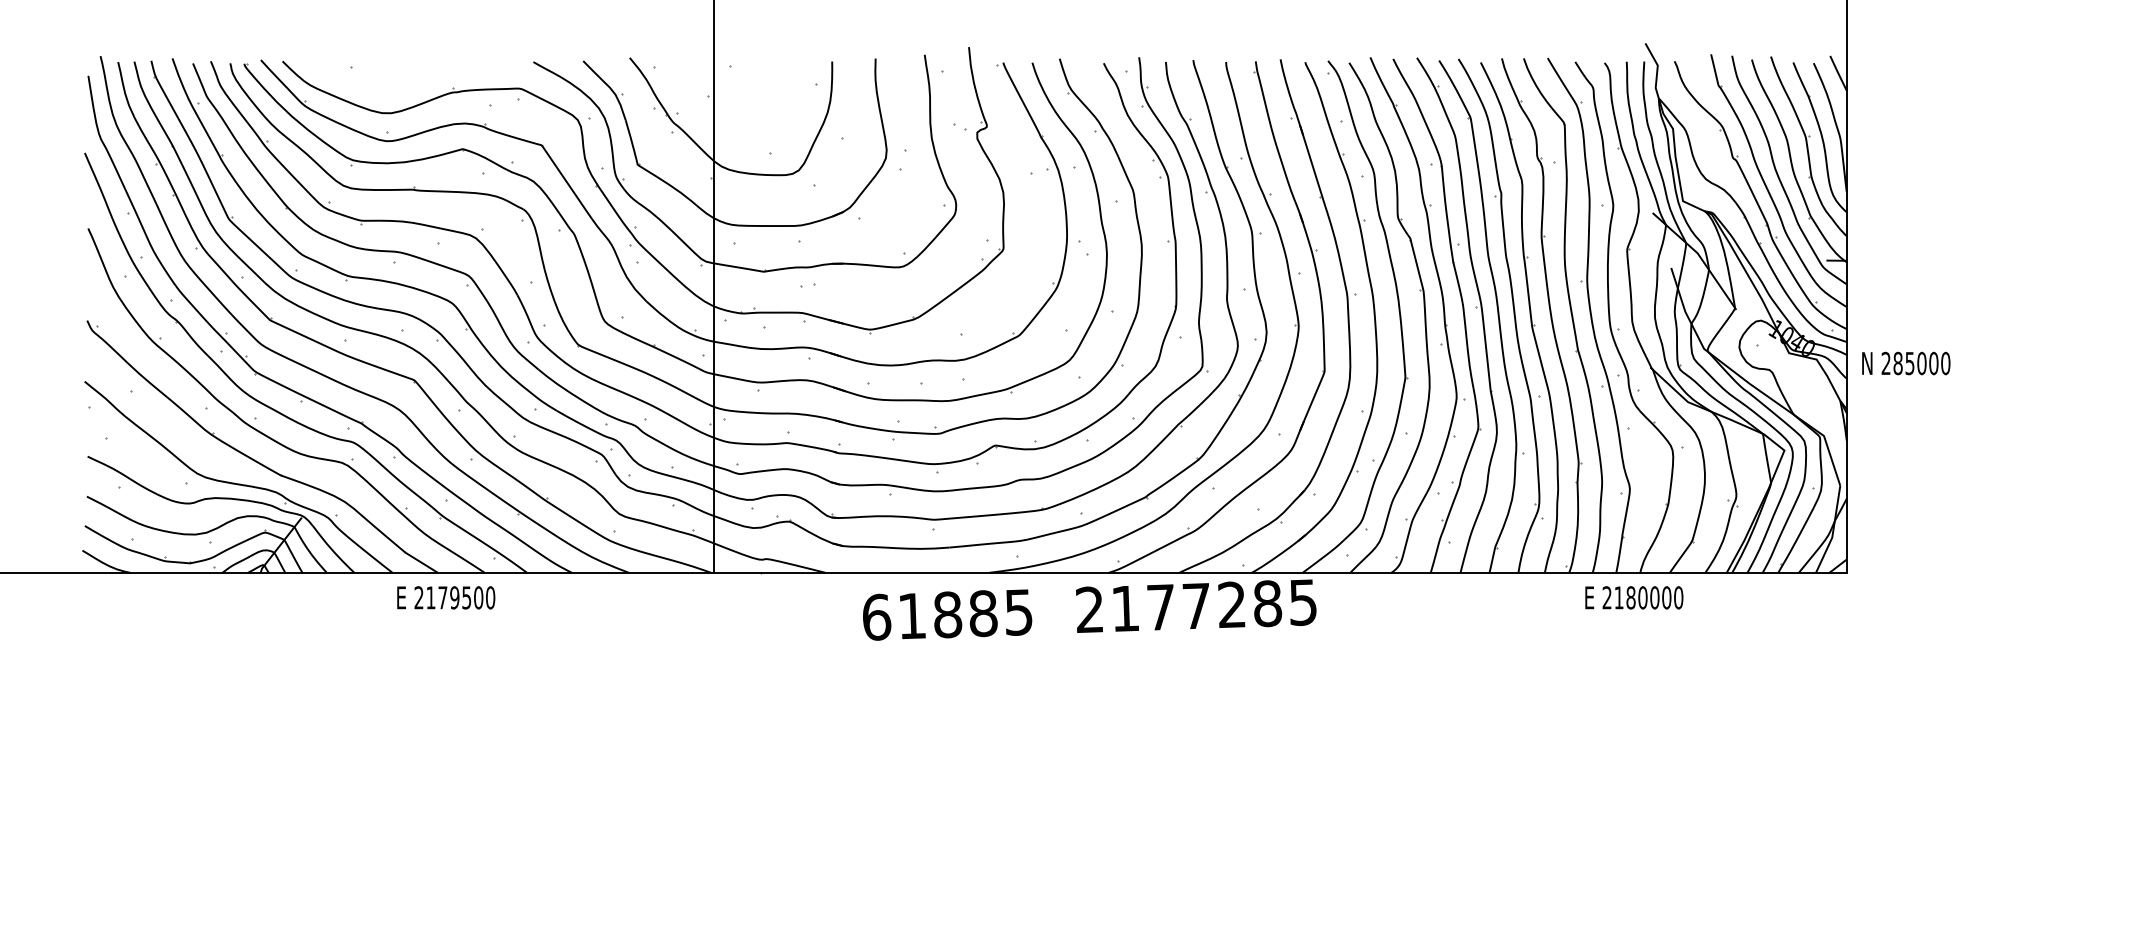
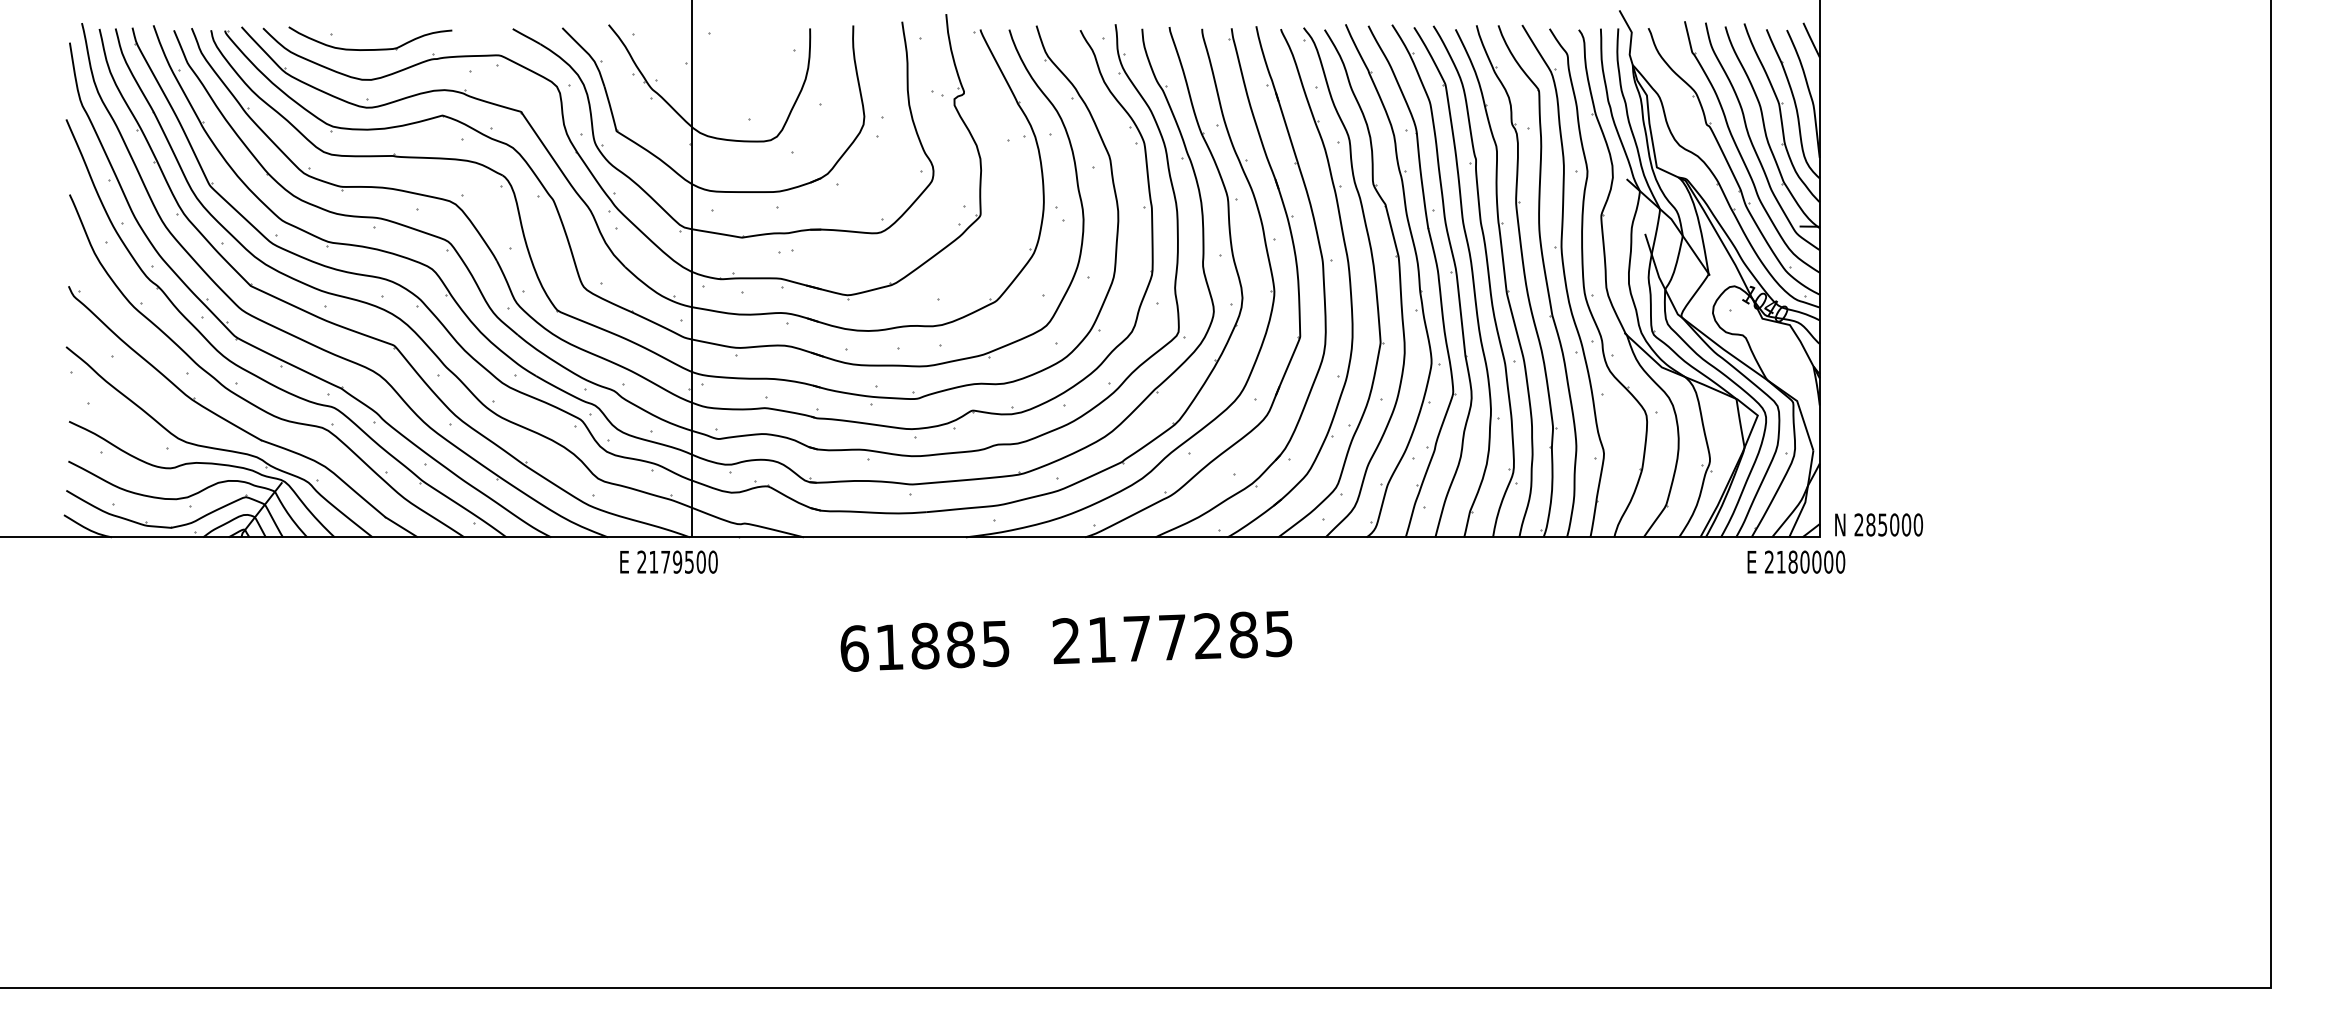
part: (390, 82) -> (370, 49), added
text: (1905, 363) -> (1878, 524), moved
text: (445, 597) -> (668, 561), moved
text: (1634, 597) -> (1796, 561), moved
text: (1089, 610) -> (1066, 641), moved

